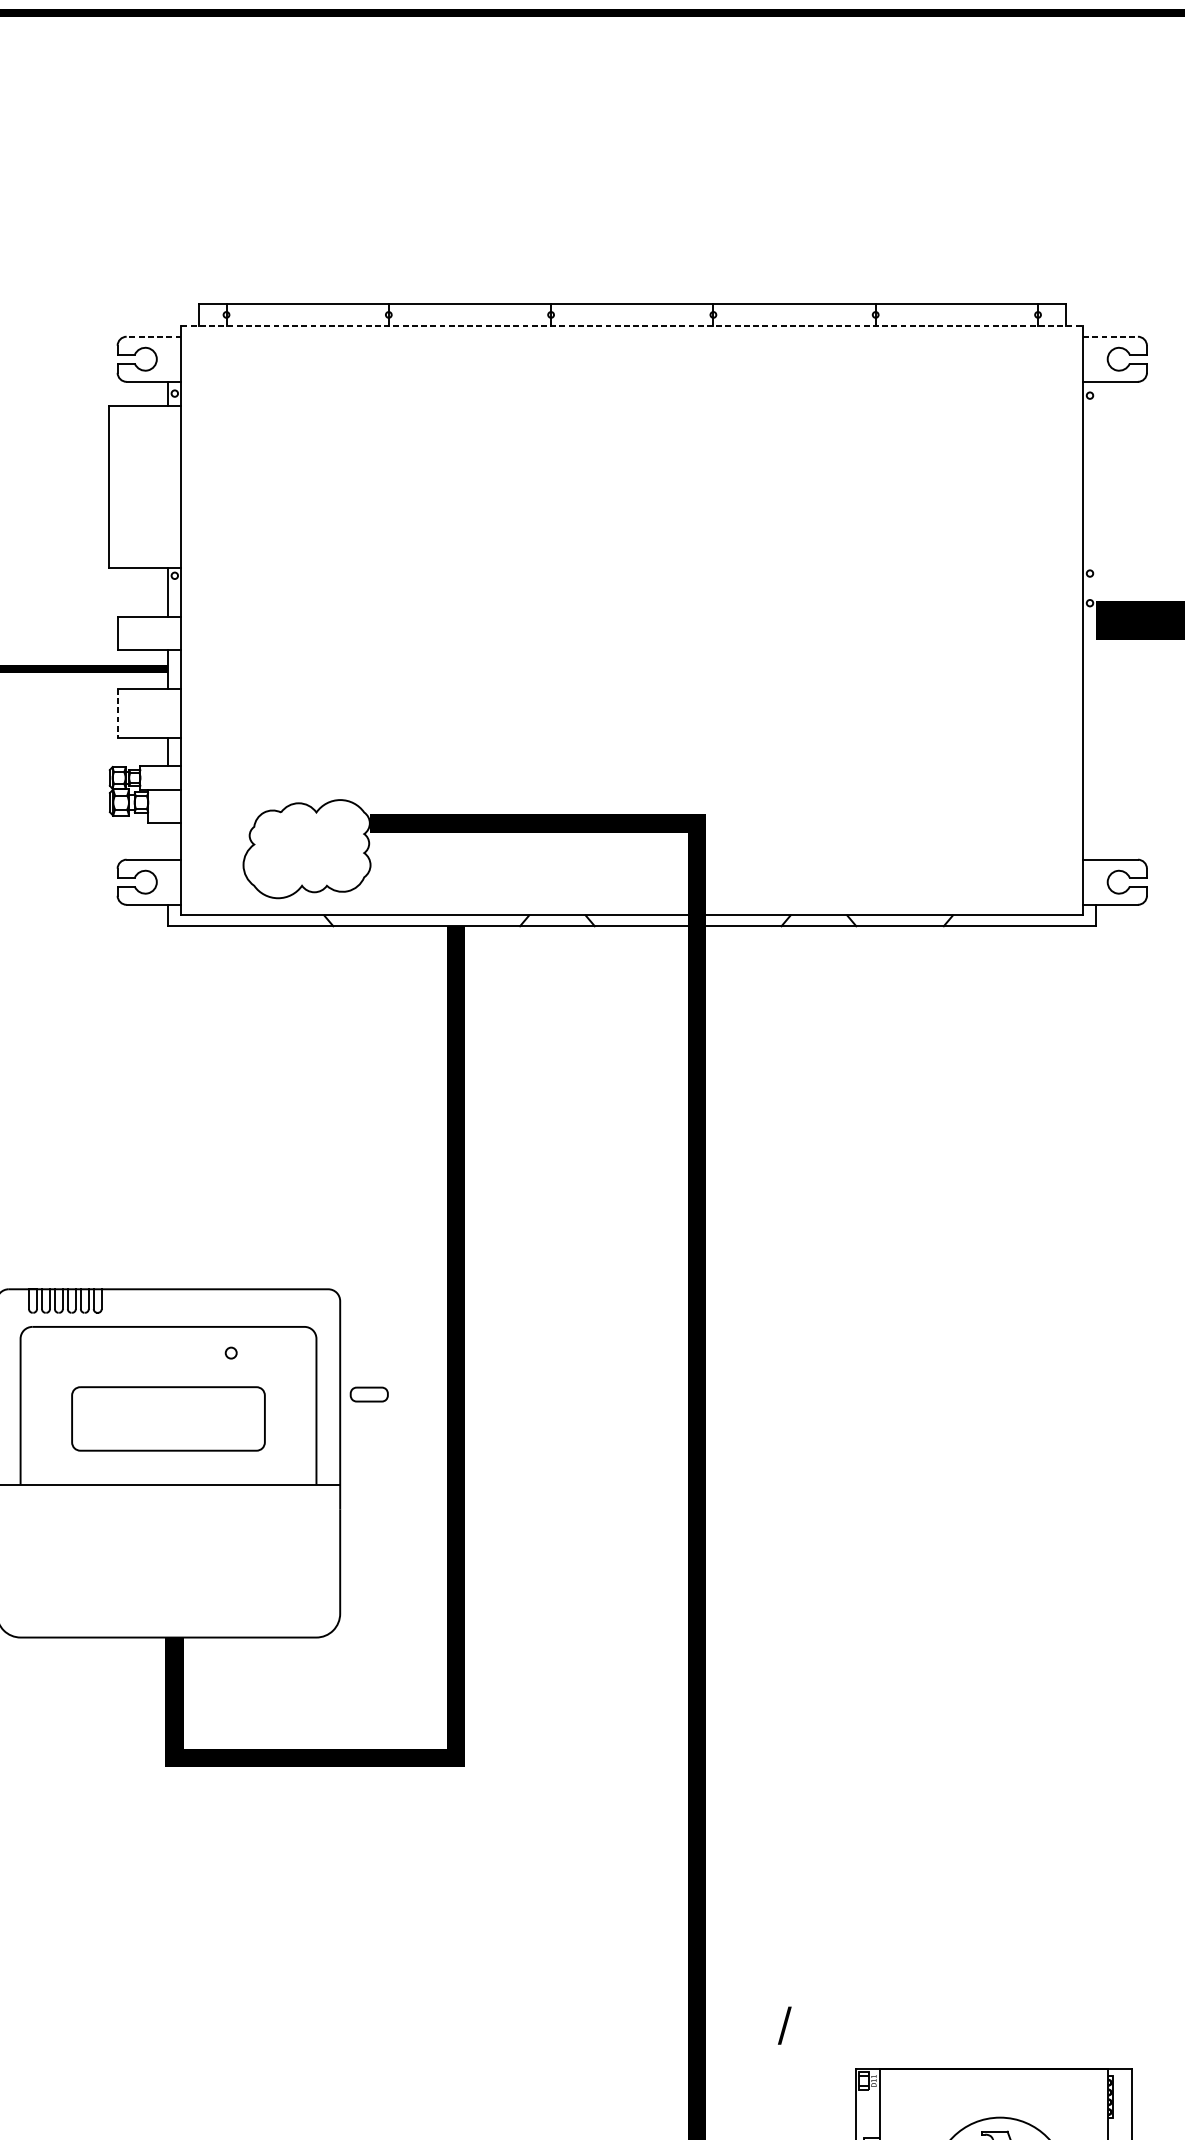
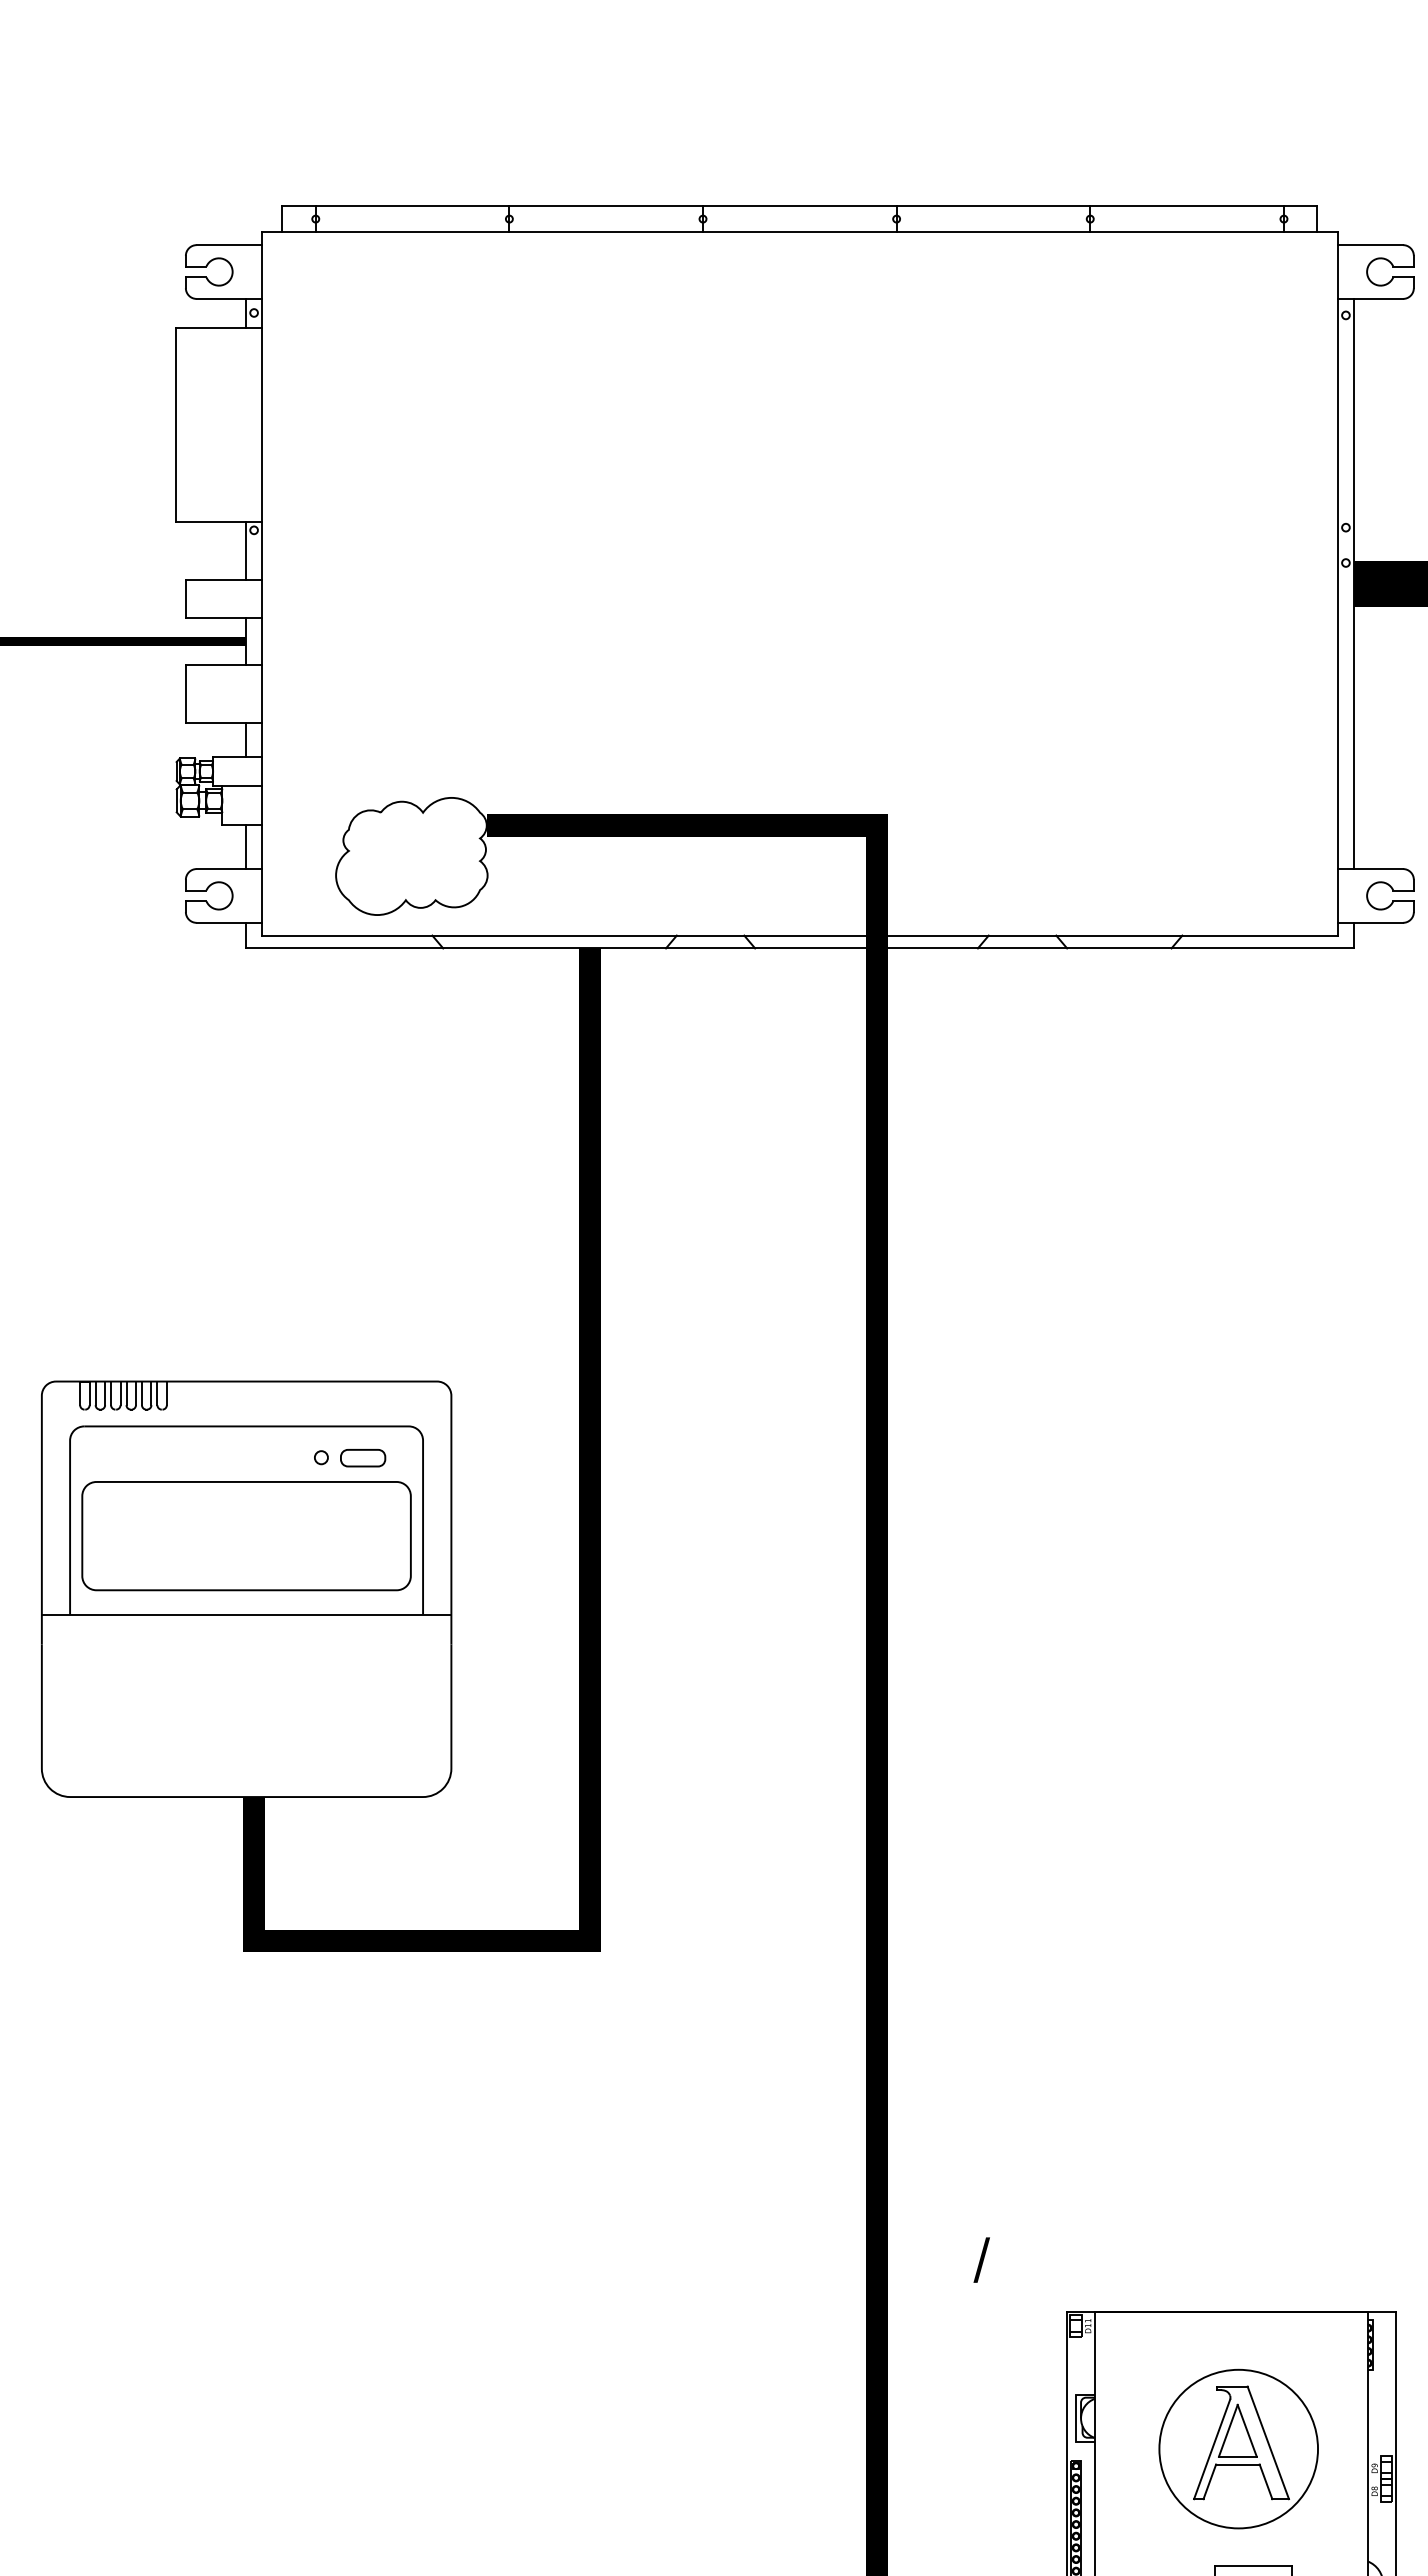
line: (631, 326) -> (799, 232), dashed -> solid
line: (154, 337) -> (229, 245), dashed -> solid
line: (1110, 337) -> (1370, 245), dashed -> solid
line: (1096, 620) -> (1353, 583), added
line: (117, 713) -> (185, 694), dashed -> solid
line: (168, 840) -> (246, 846), added
part: (369, 1394) -> (363, 1458), moved
part: (168, 1419) -> (246, 1536), size x1.43

